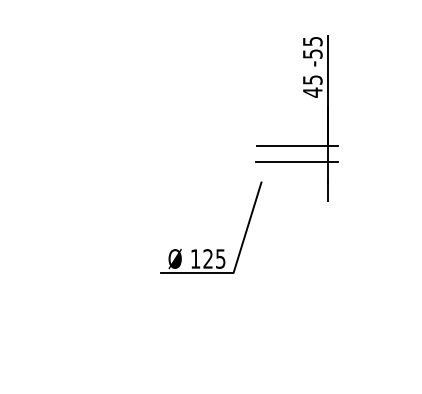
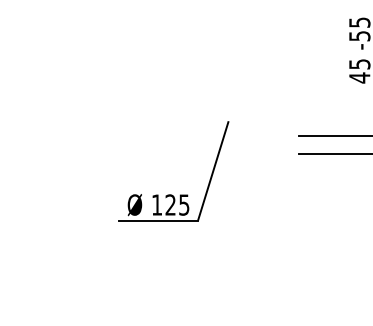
part: (209, 249) -> (172, 194), moved

